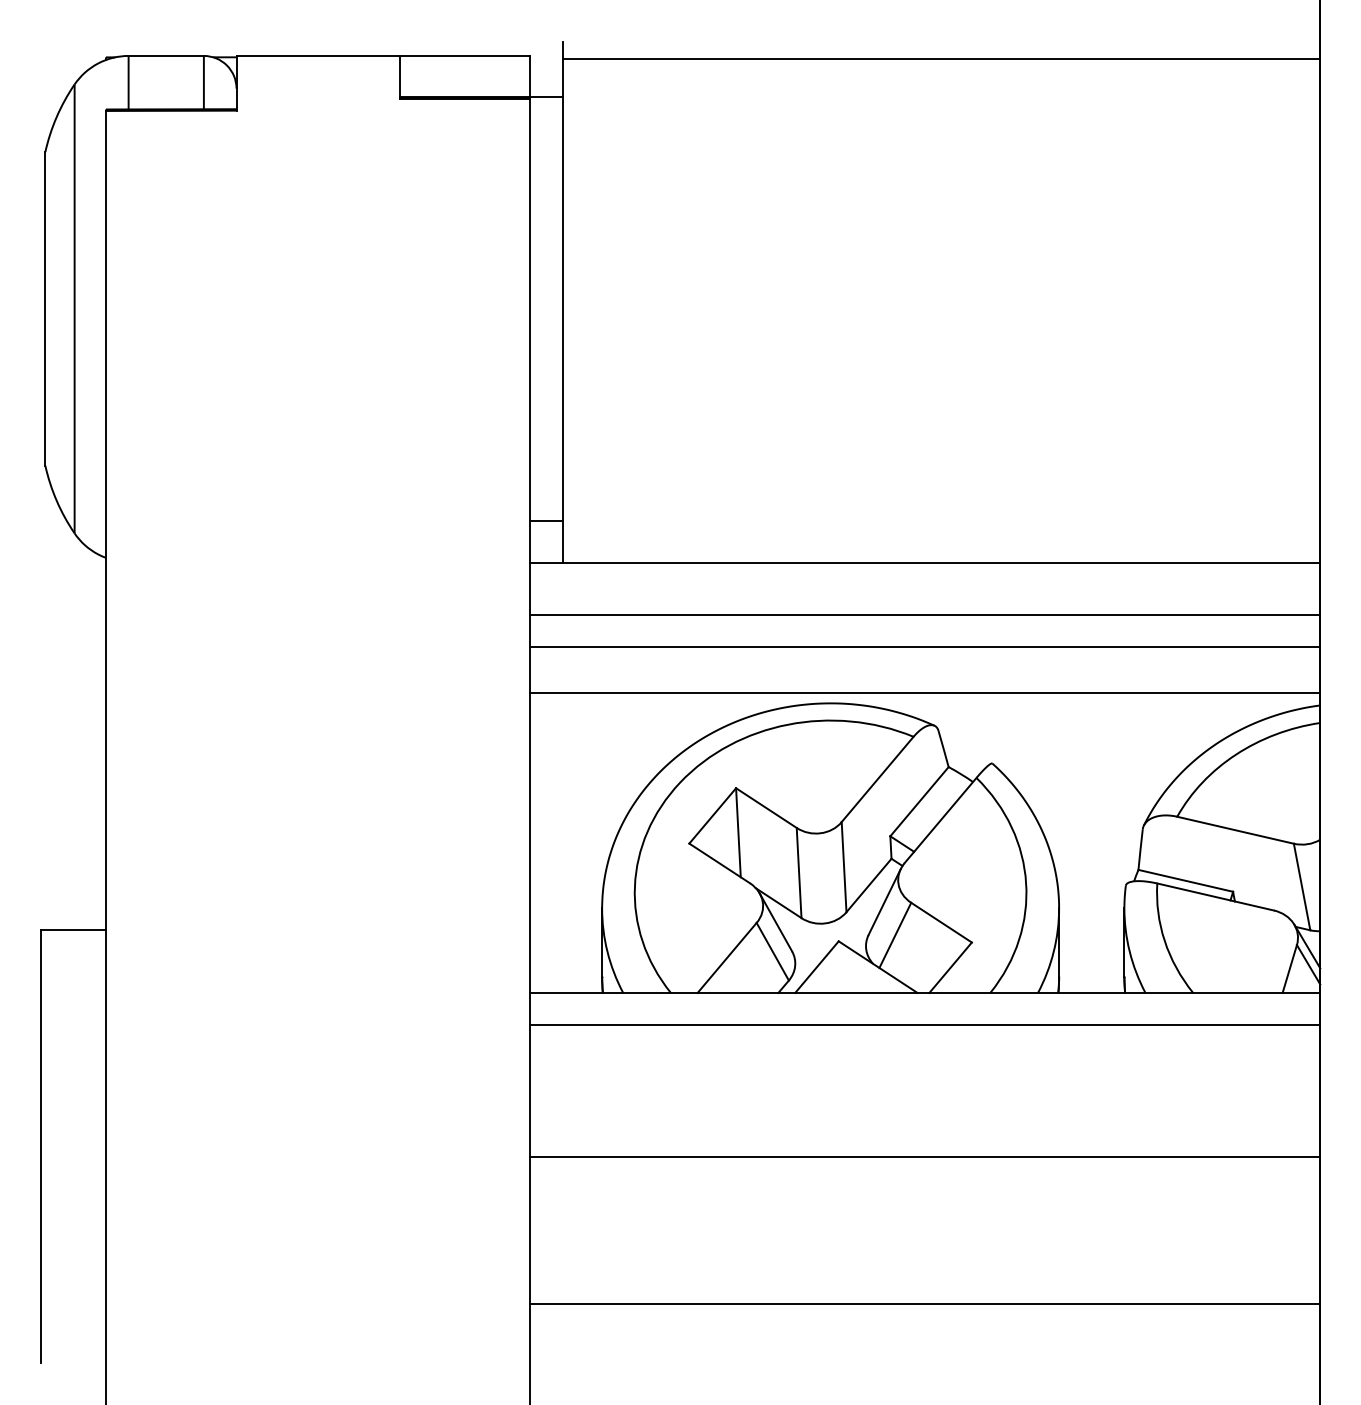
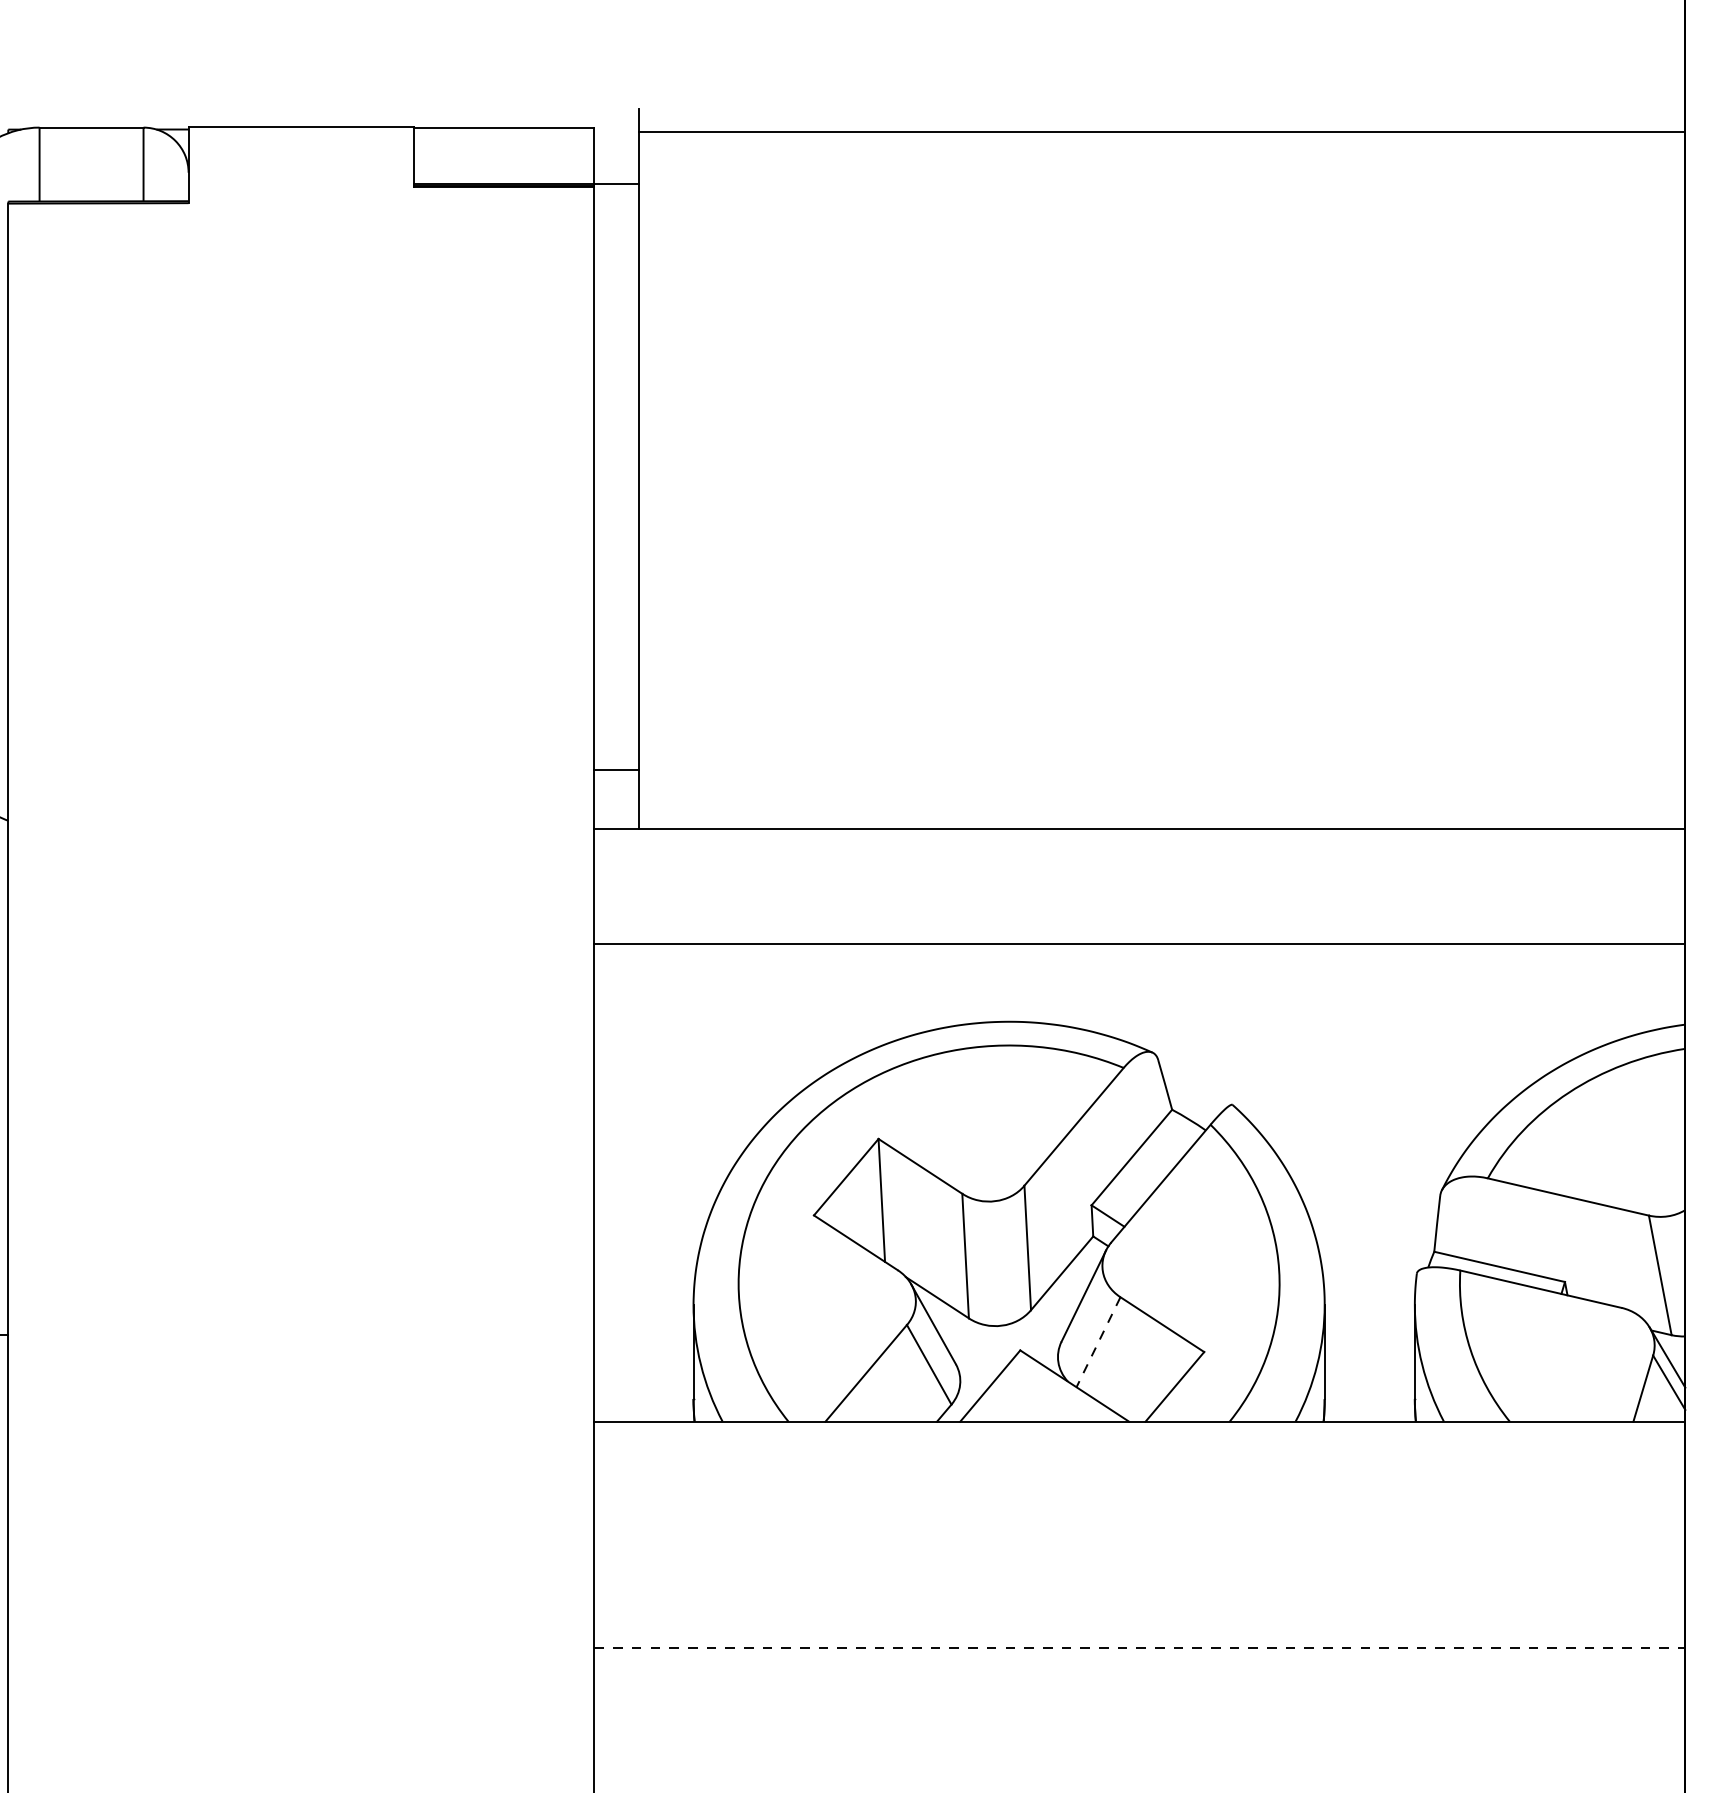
line: (925, 615) -> (1140, 900), removed
line: (925, 693) -> (1140, 1008), removed
line: (895, 935) -> (1098, 1342), solid -> dashed
line: (925, 1024) -> (1140, 1465), removed
line: (925, 1157) -> (1140, 1648), solid -> dashed

